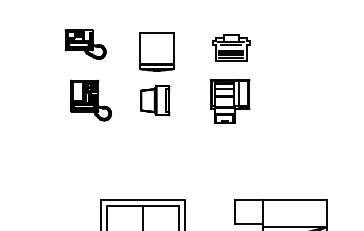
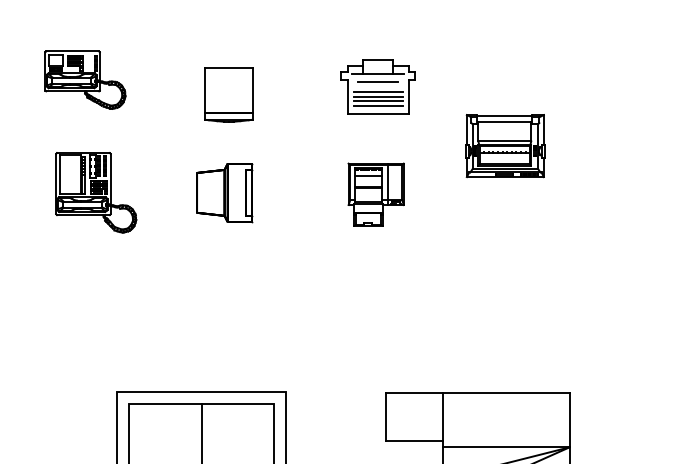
part: (156, 51) -> (227, 93), size x0.71
part: (294, 77) -> (505, 146), added
part: (230, 101) -> (376, 194), size x0.71

